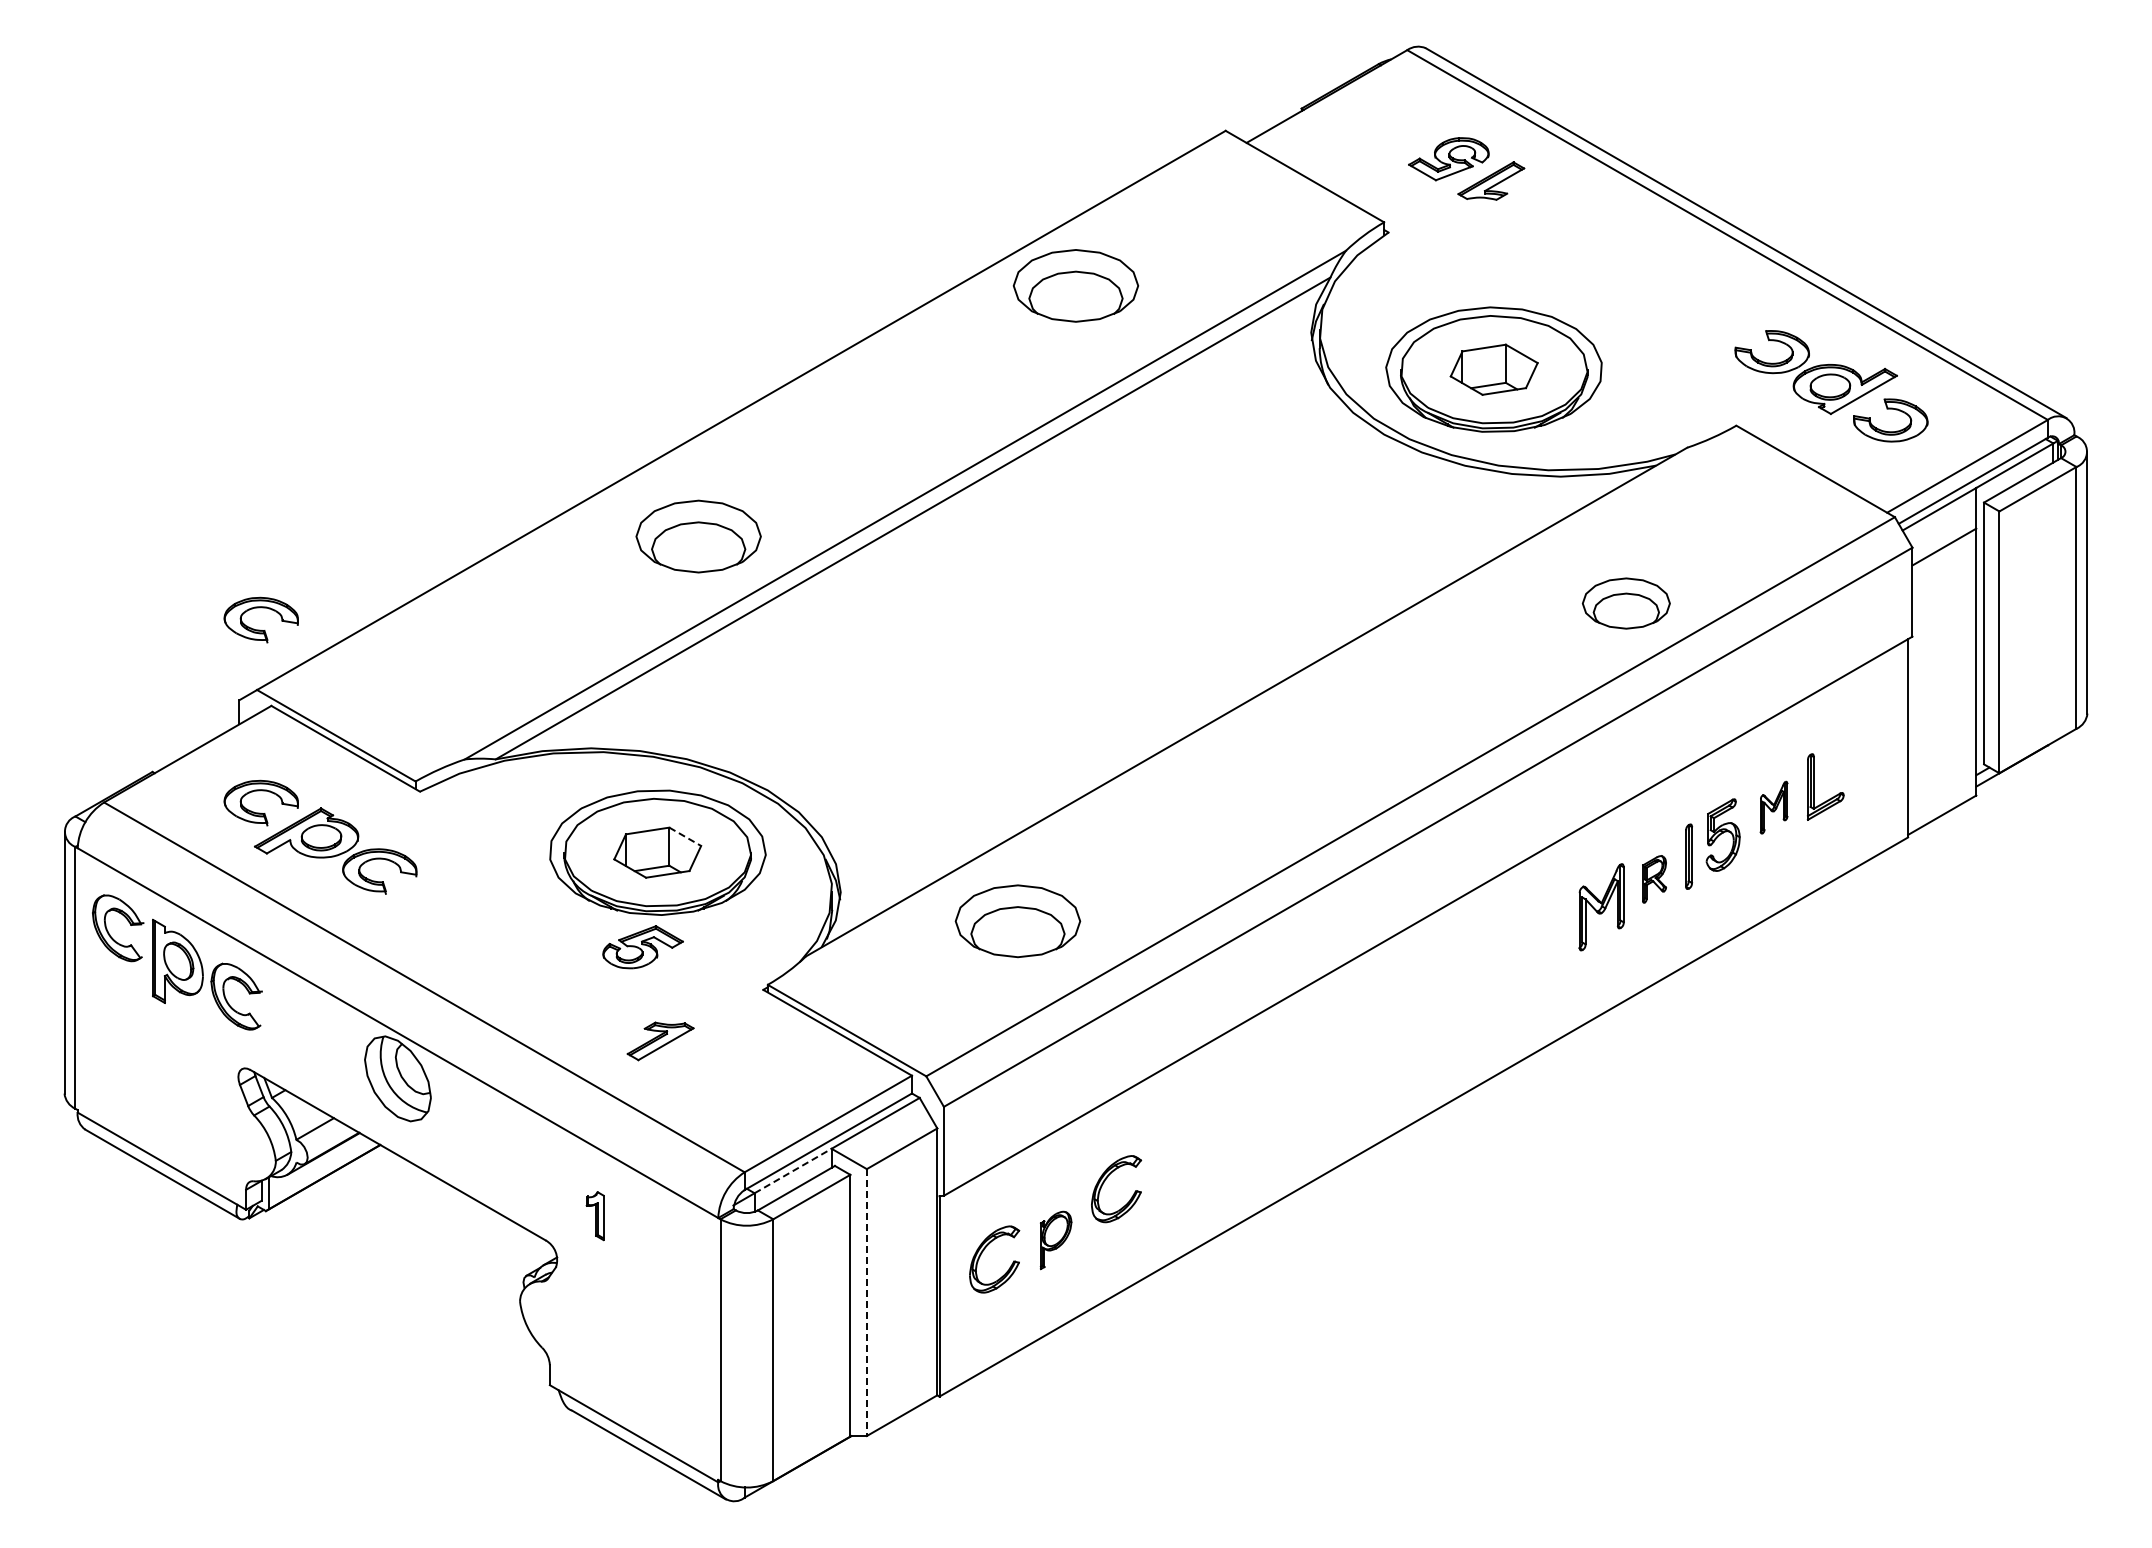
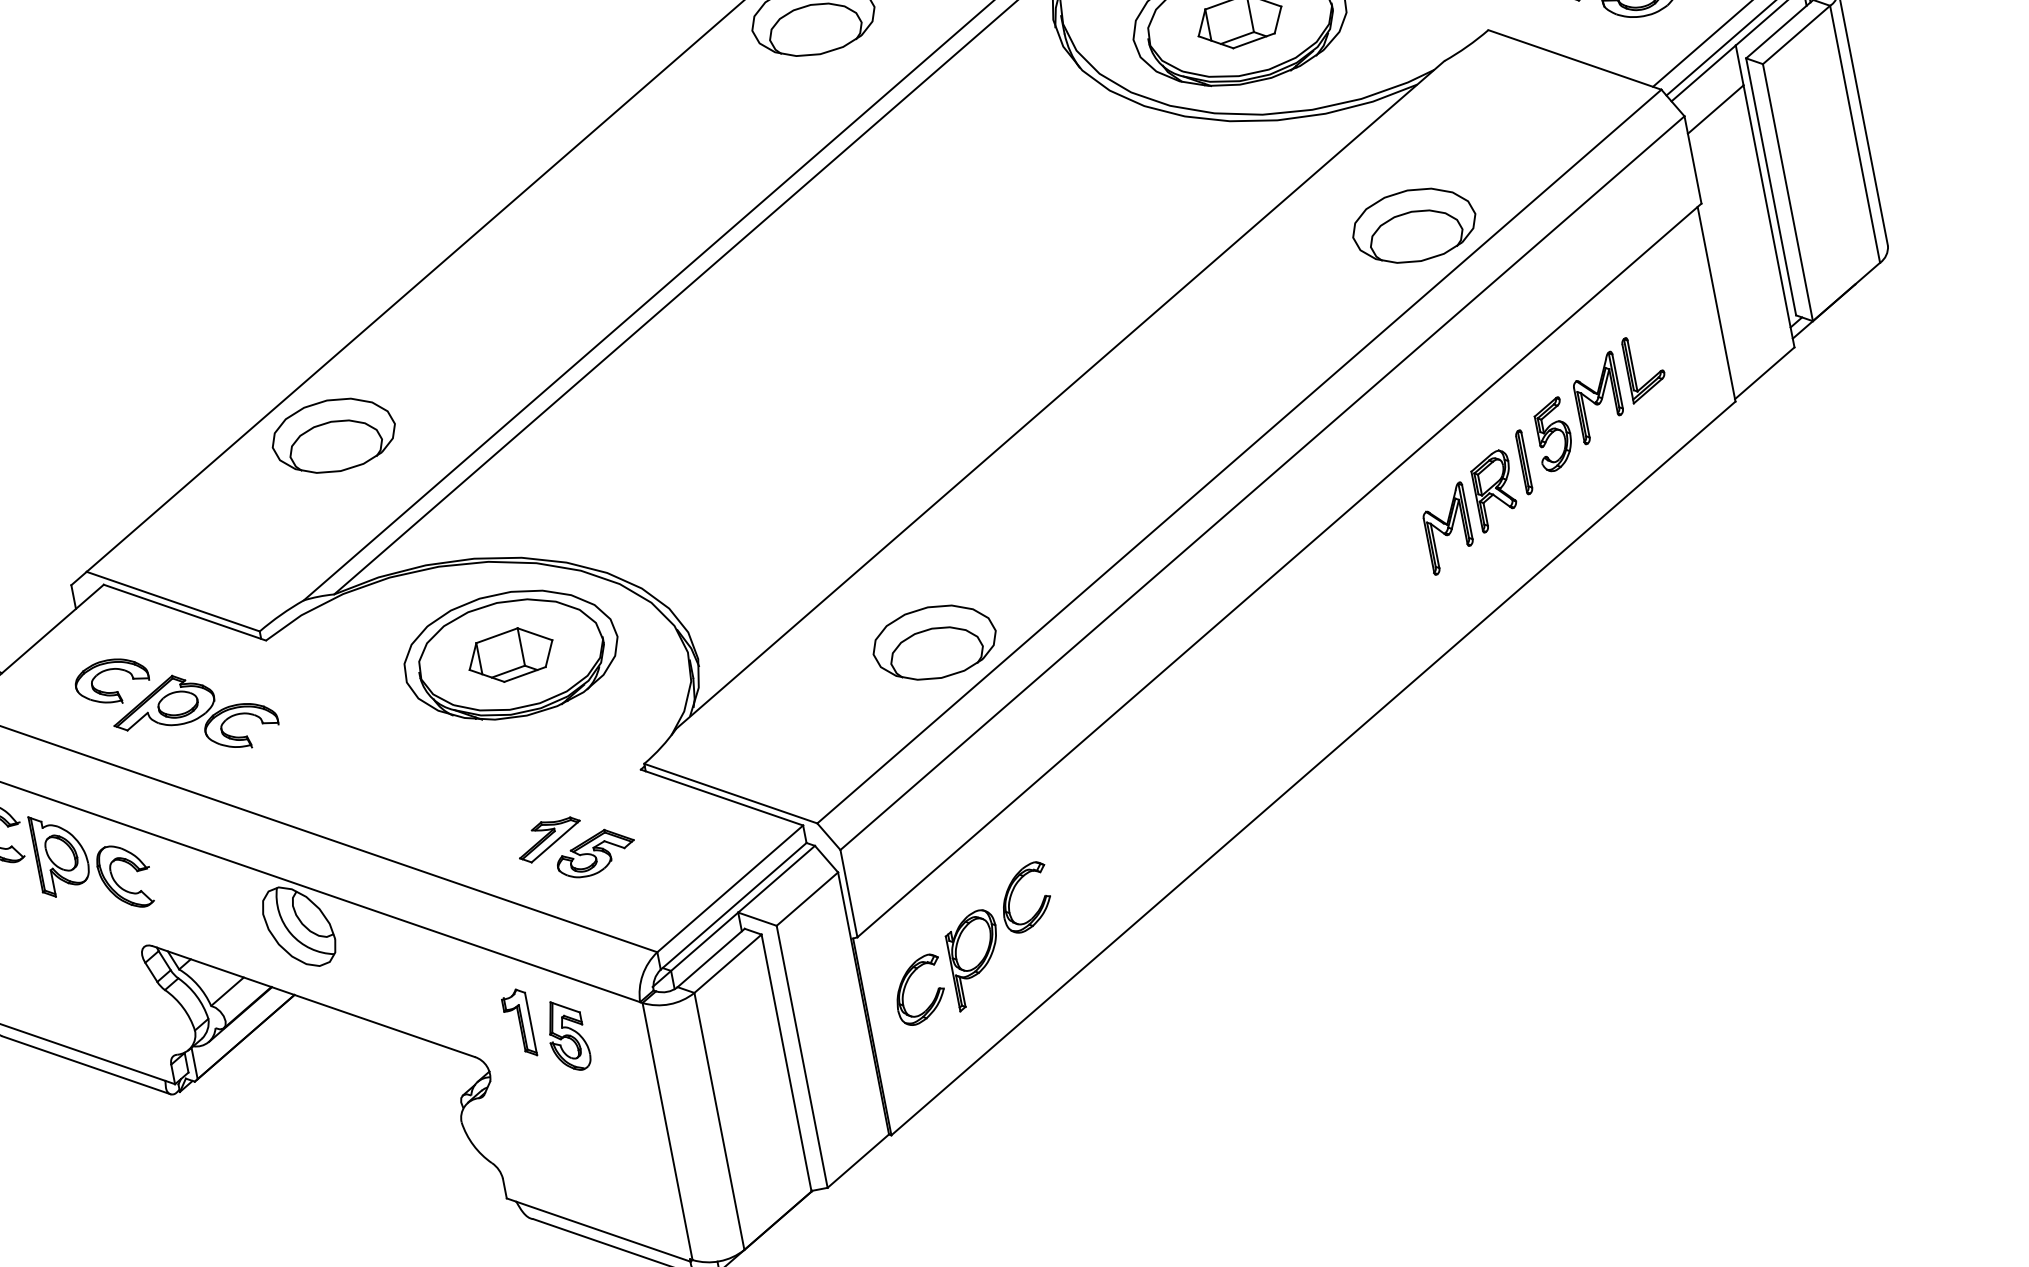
part: (698, 536) -> (333, 435), moved
part: (1626, 603) -> (1414, 225), size x1.43
part: (260, 629) -> (78, 511), removed
part: (1773, 807) -> (1597, 397), size x1.67
line: (685, 837) -> (535, 634), dashed -> solid
part: (1654, 879) -> (1494, 491), size x1.67
part: (1017, 921) -> (934, 642), moved
part: (642, 947) -> (595, 853), moved
line: (793, 1170) -> (704, 941), dashed -> solid
part: (595, 1215) -> (519, 1023), size x1.43
part: (640, 1237) -> (567, 1036), added
part: (1055, 1240) -> (975, 959), size x1.67
line: (866, 1303) -> (801, 1057), dashed -> solid

